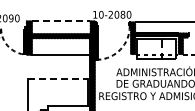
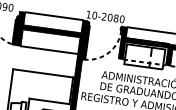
line: (61, 20) -> (54, 15), dashed -> solid
line: (58, 79) -> (43, 73), dashed -> solid

